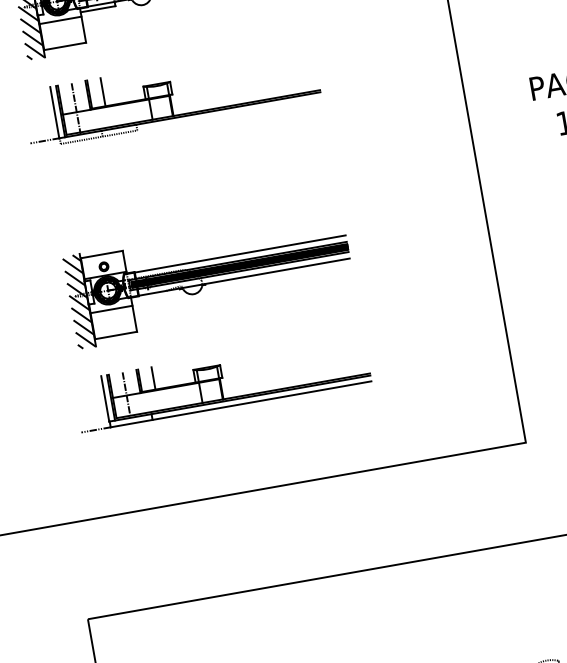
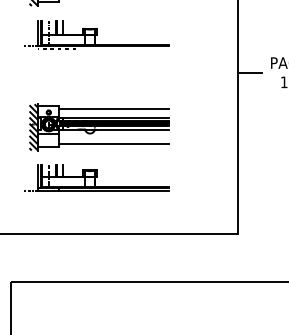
line: (493, 115) -> (250, 72), added
line: (232, 237) -> (113, 109), added
line: (244, 307) -> (113, 144), added

